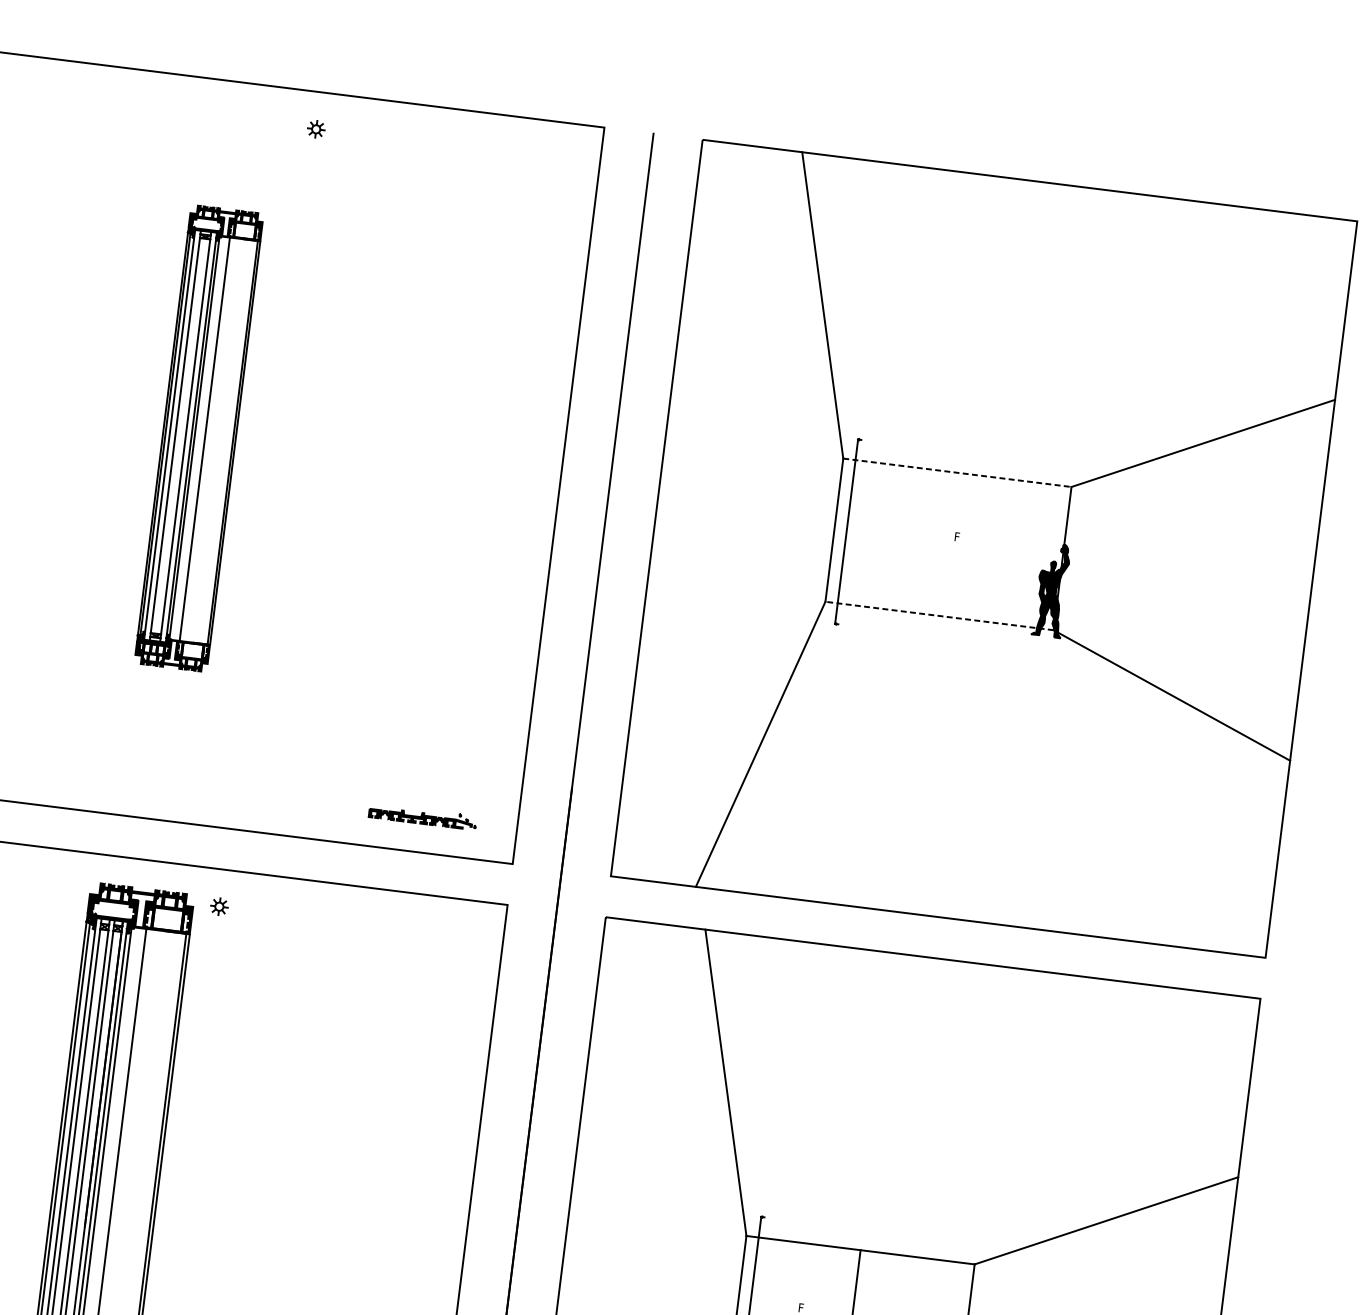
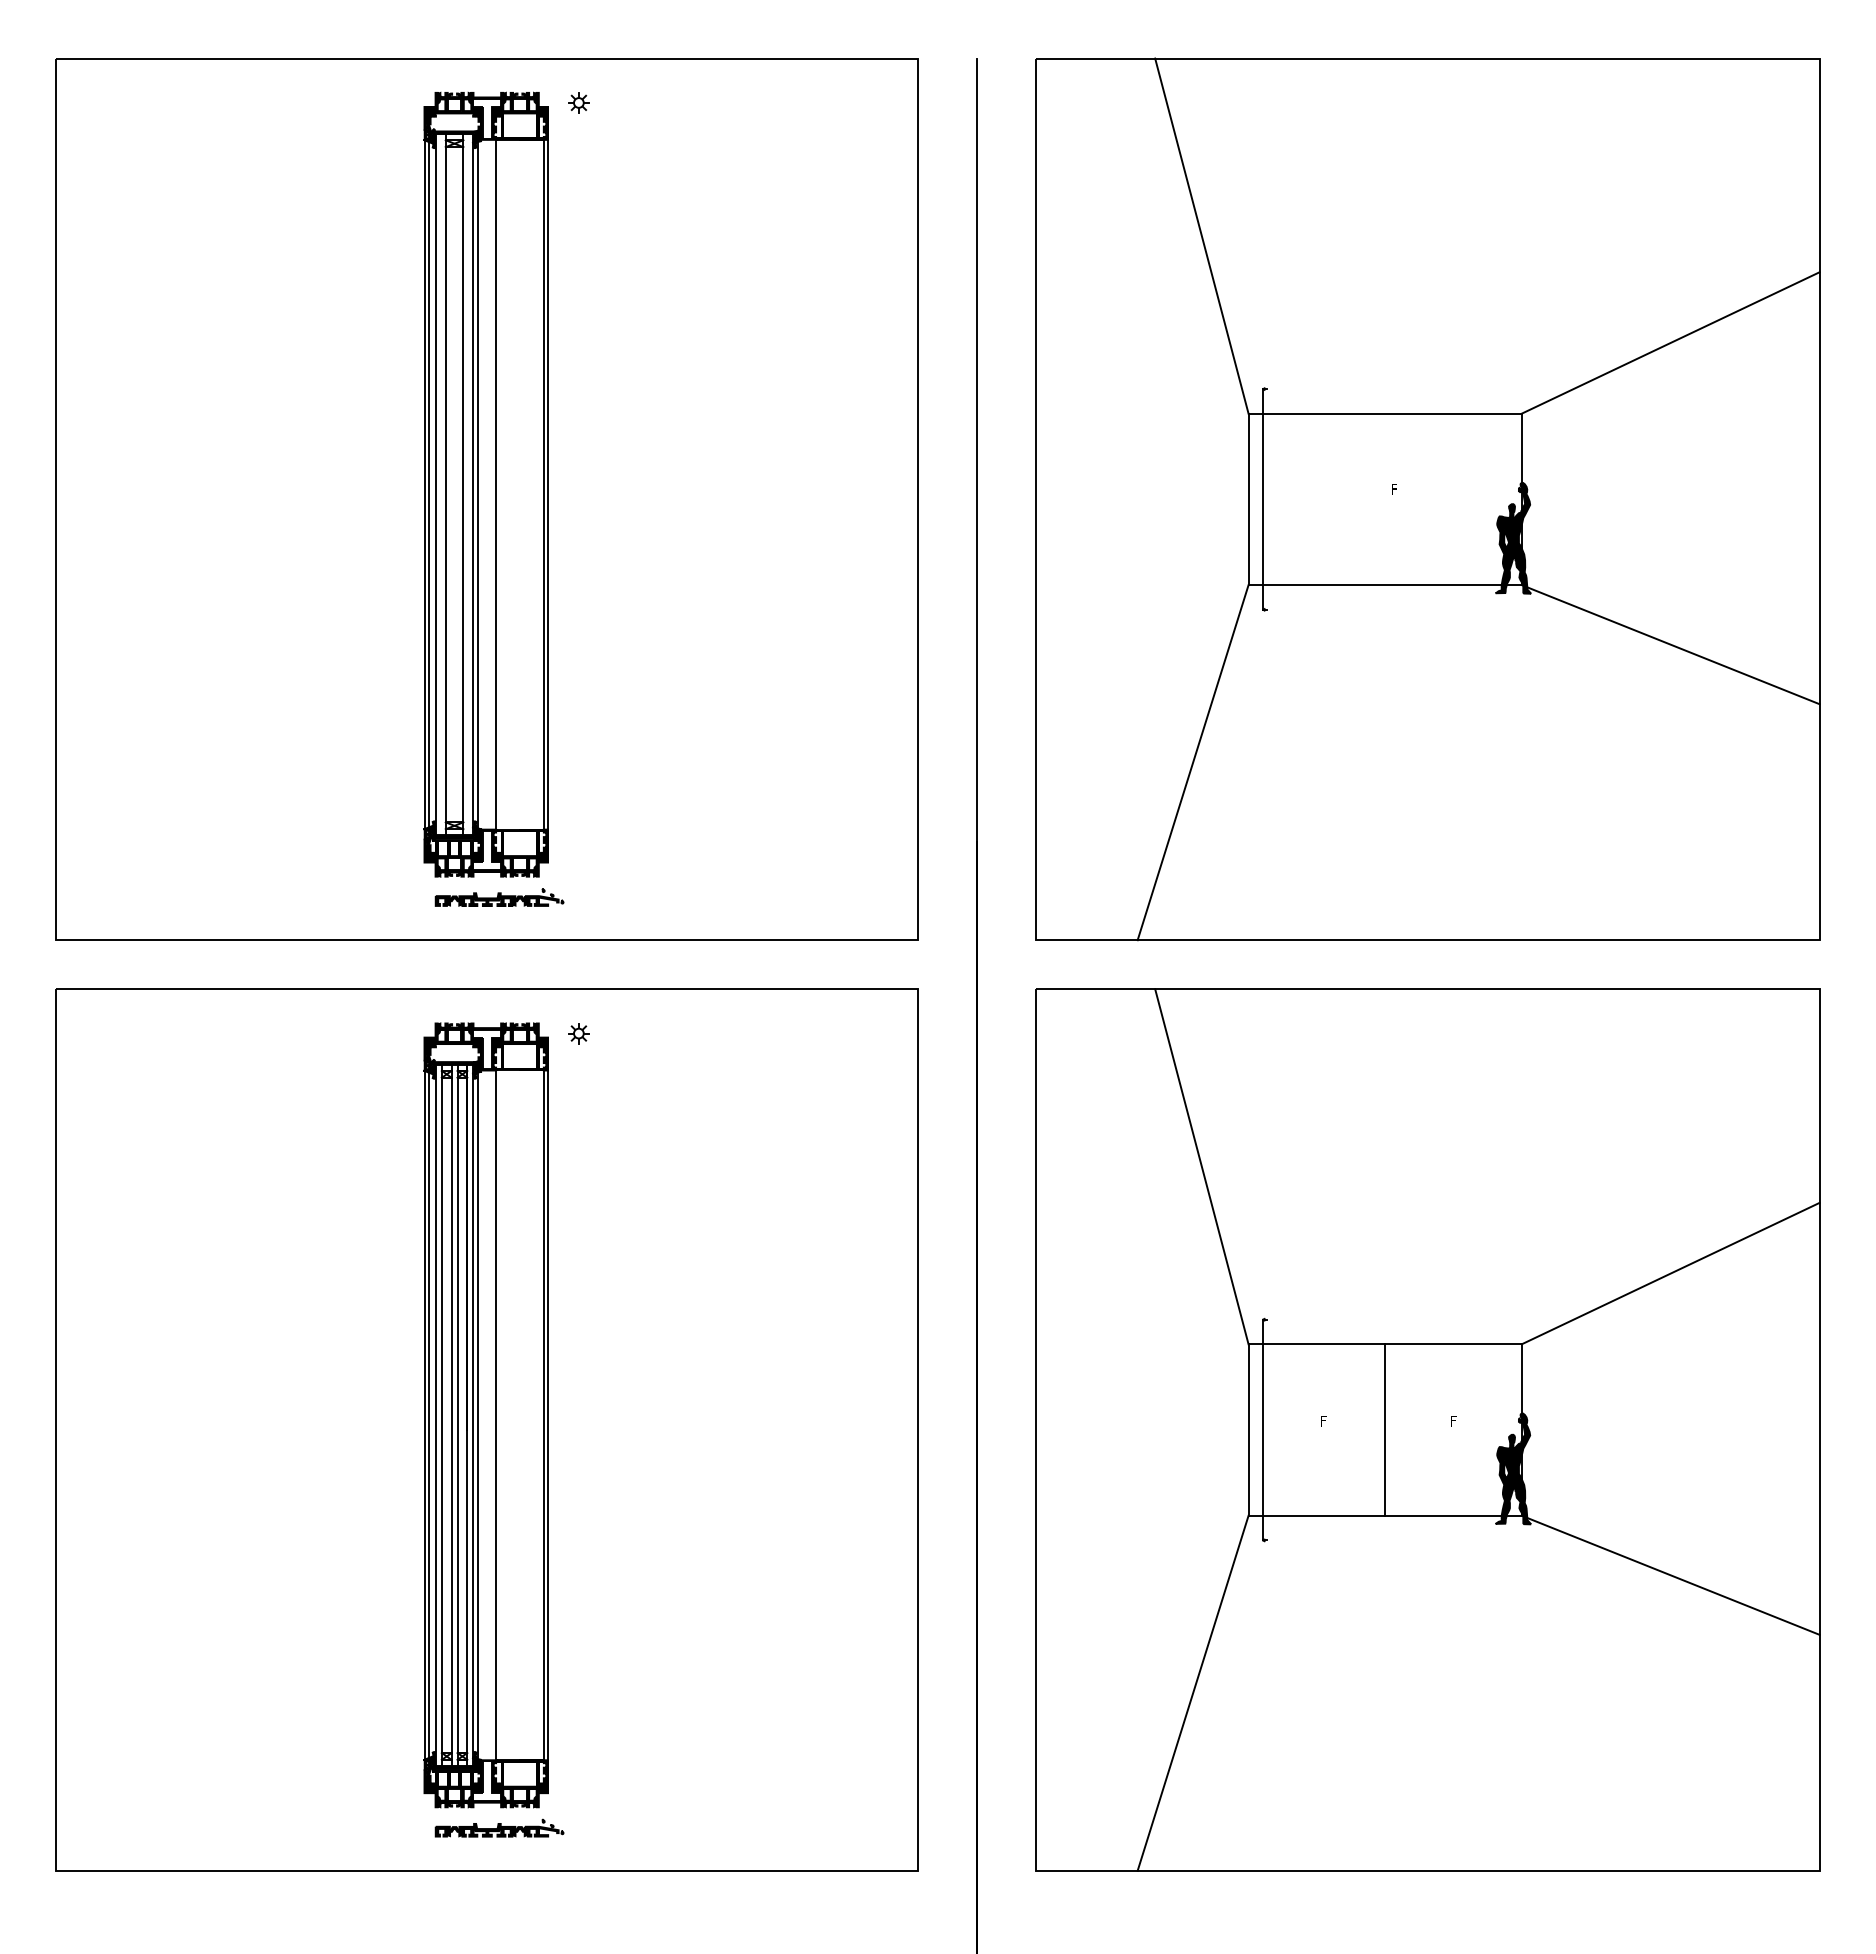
part: (198, 438) -> (485, 484), size x1.43
line: (957, 472) -> (1385, 413), dashed -> solid
line: (939, 616) -> (1385, 585), dashed -> solid
part: (422, 816) -> (499, 897), moved

